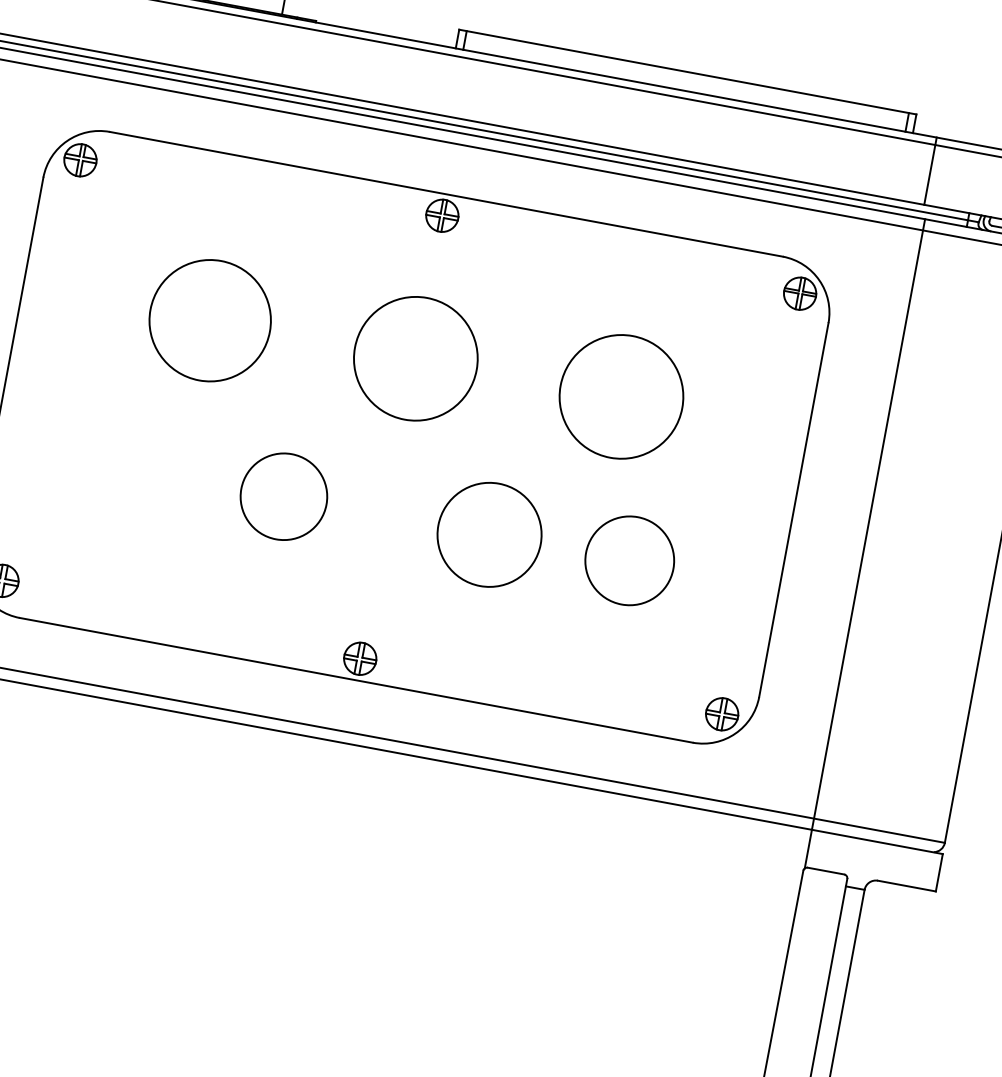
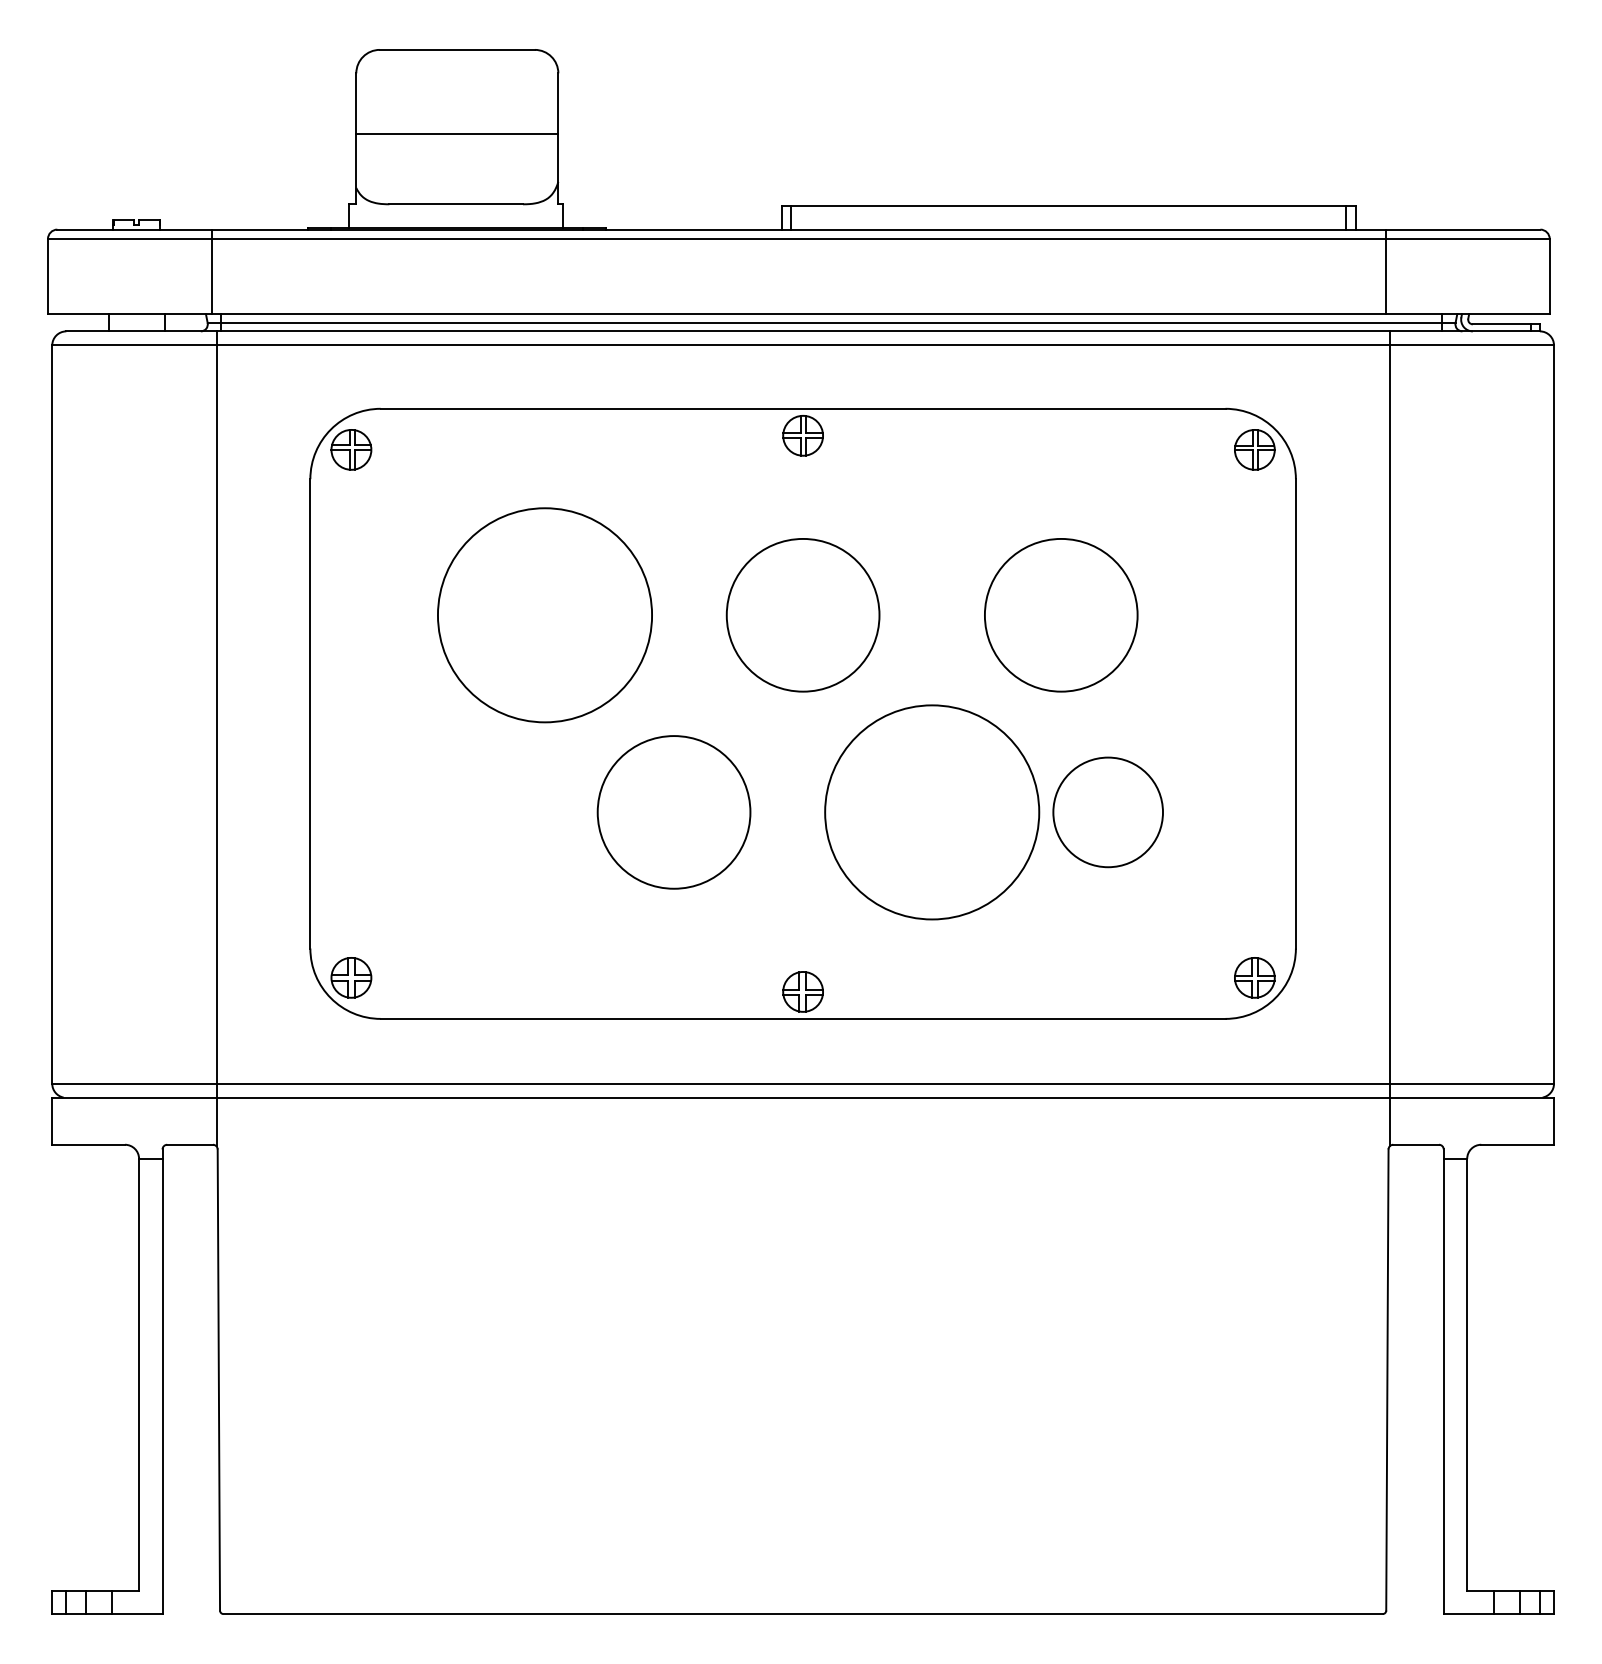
circle: (209, 320) -> (544, 615), size x1.43
circle: (283, 496) -> (673, 812), size x1.43
circle: (489, 534) -> (932, 812), size x1.67

